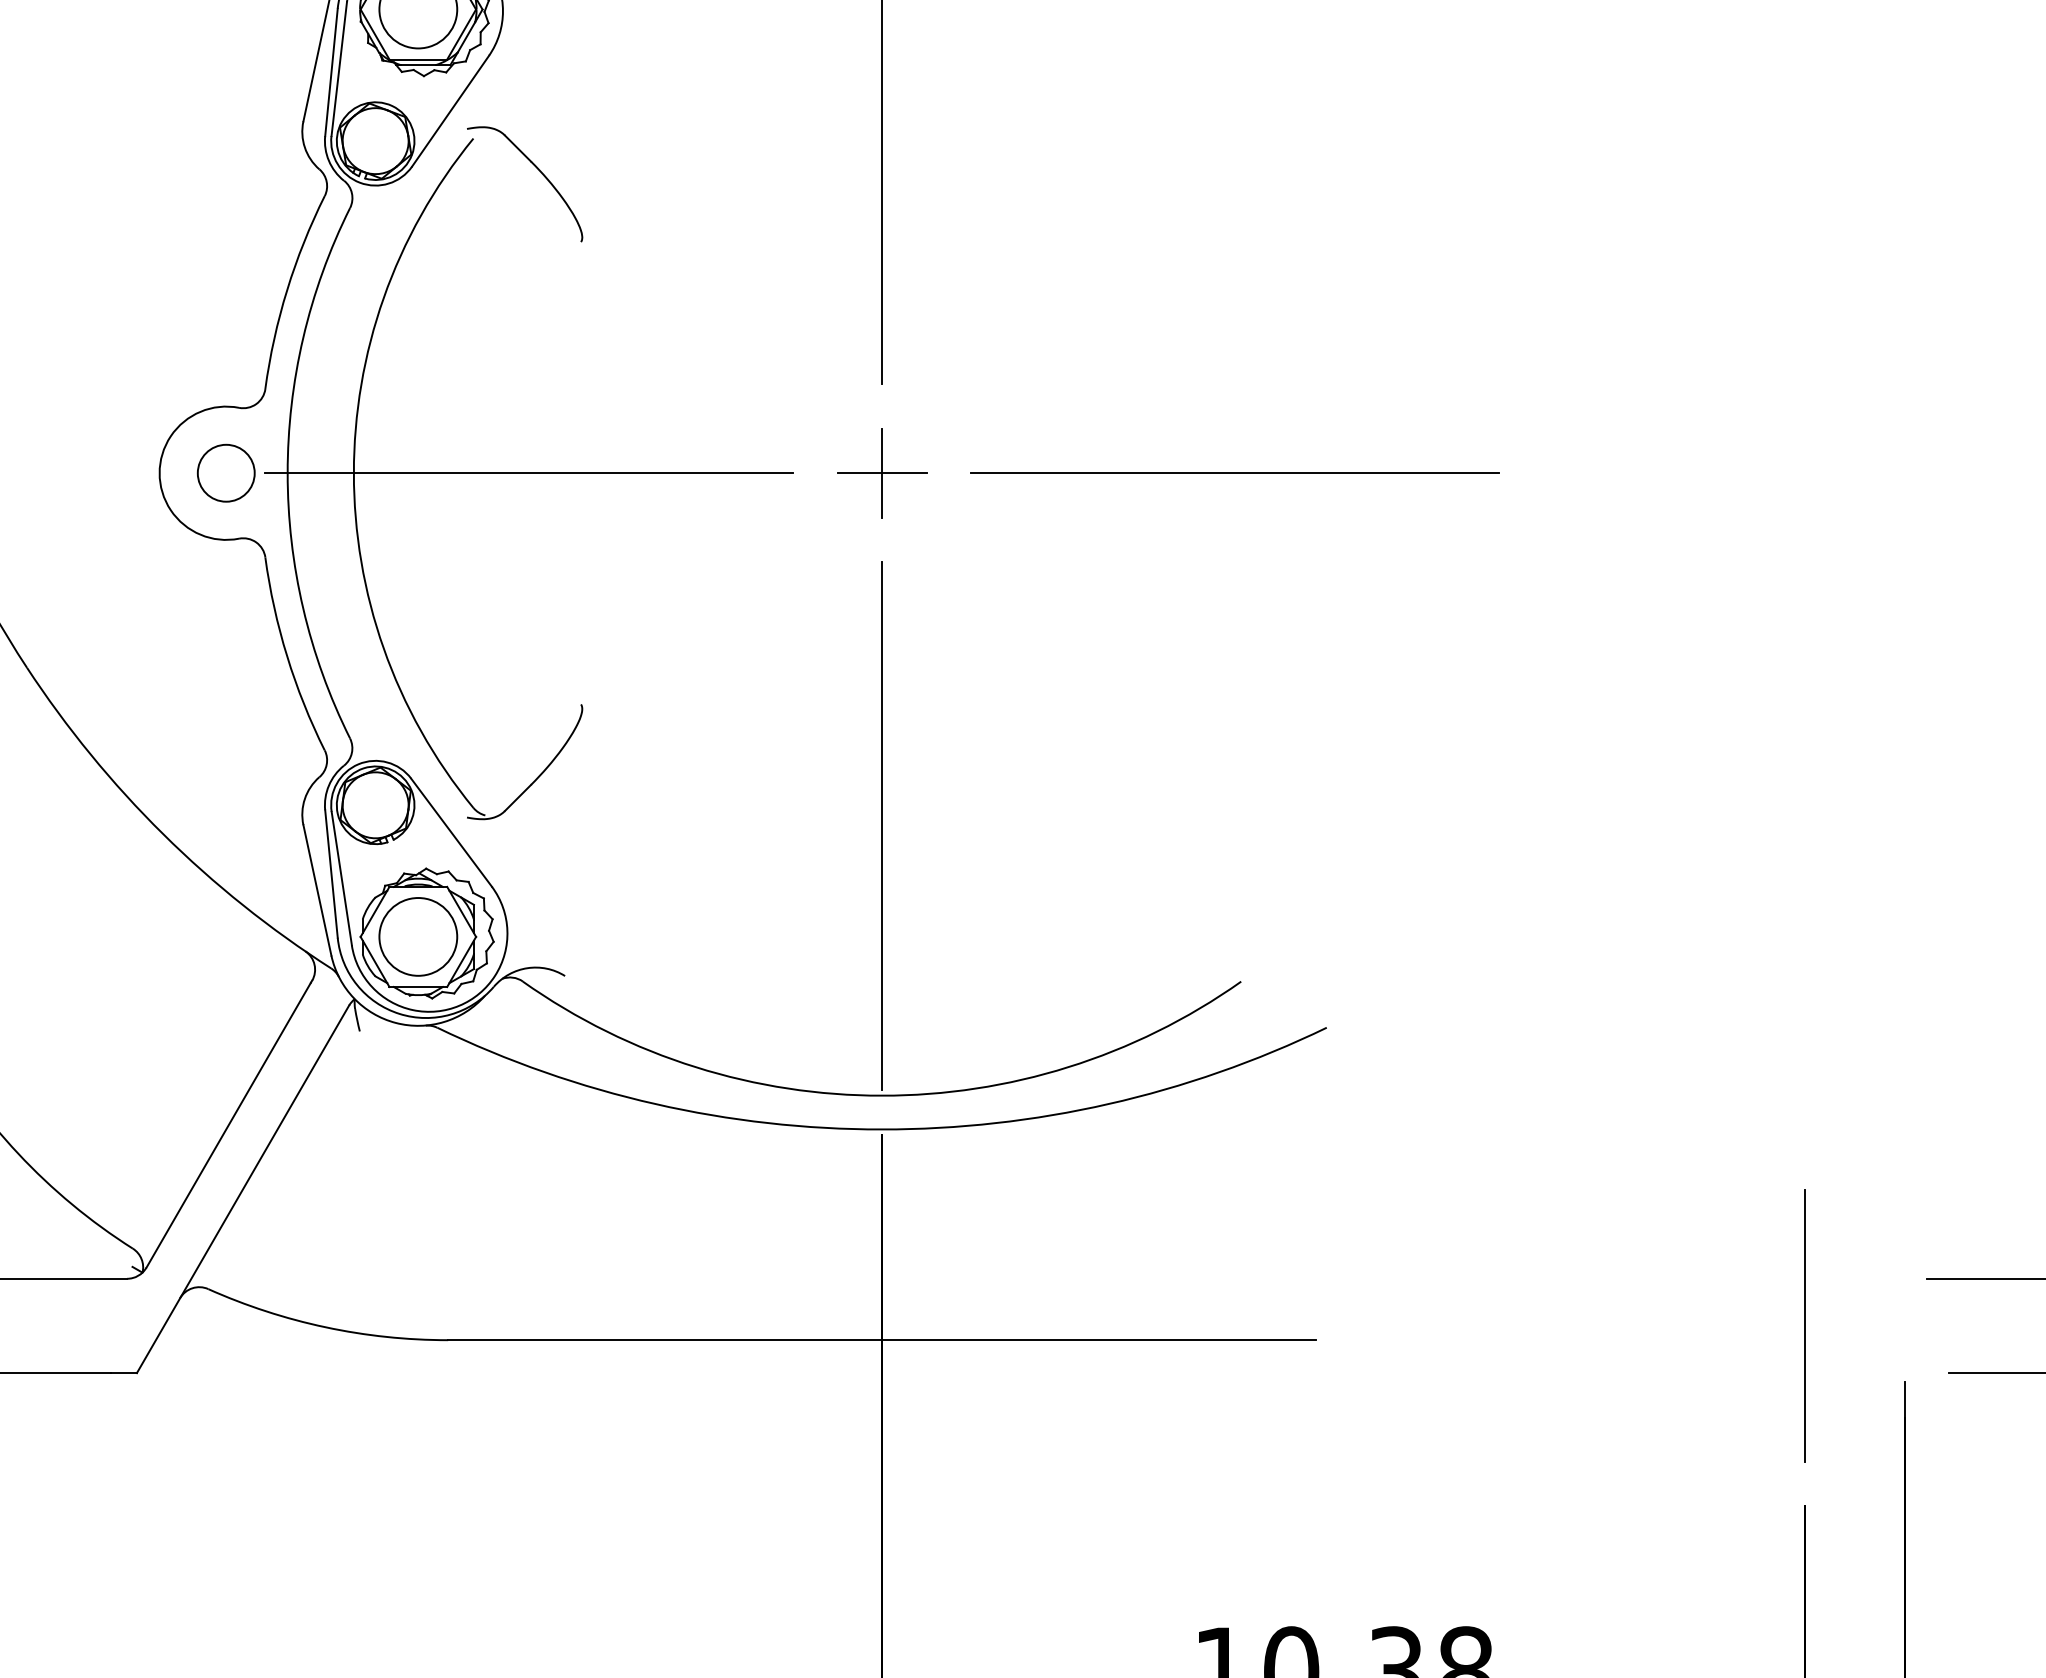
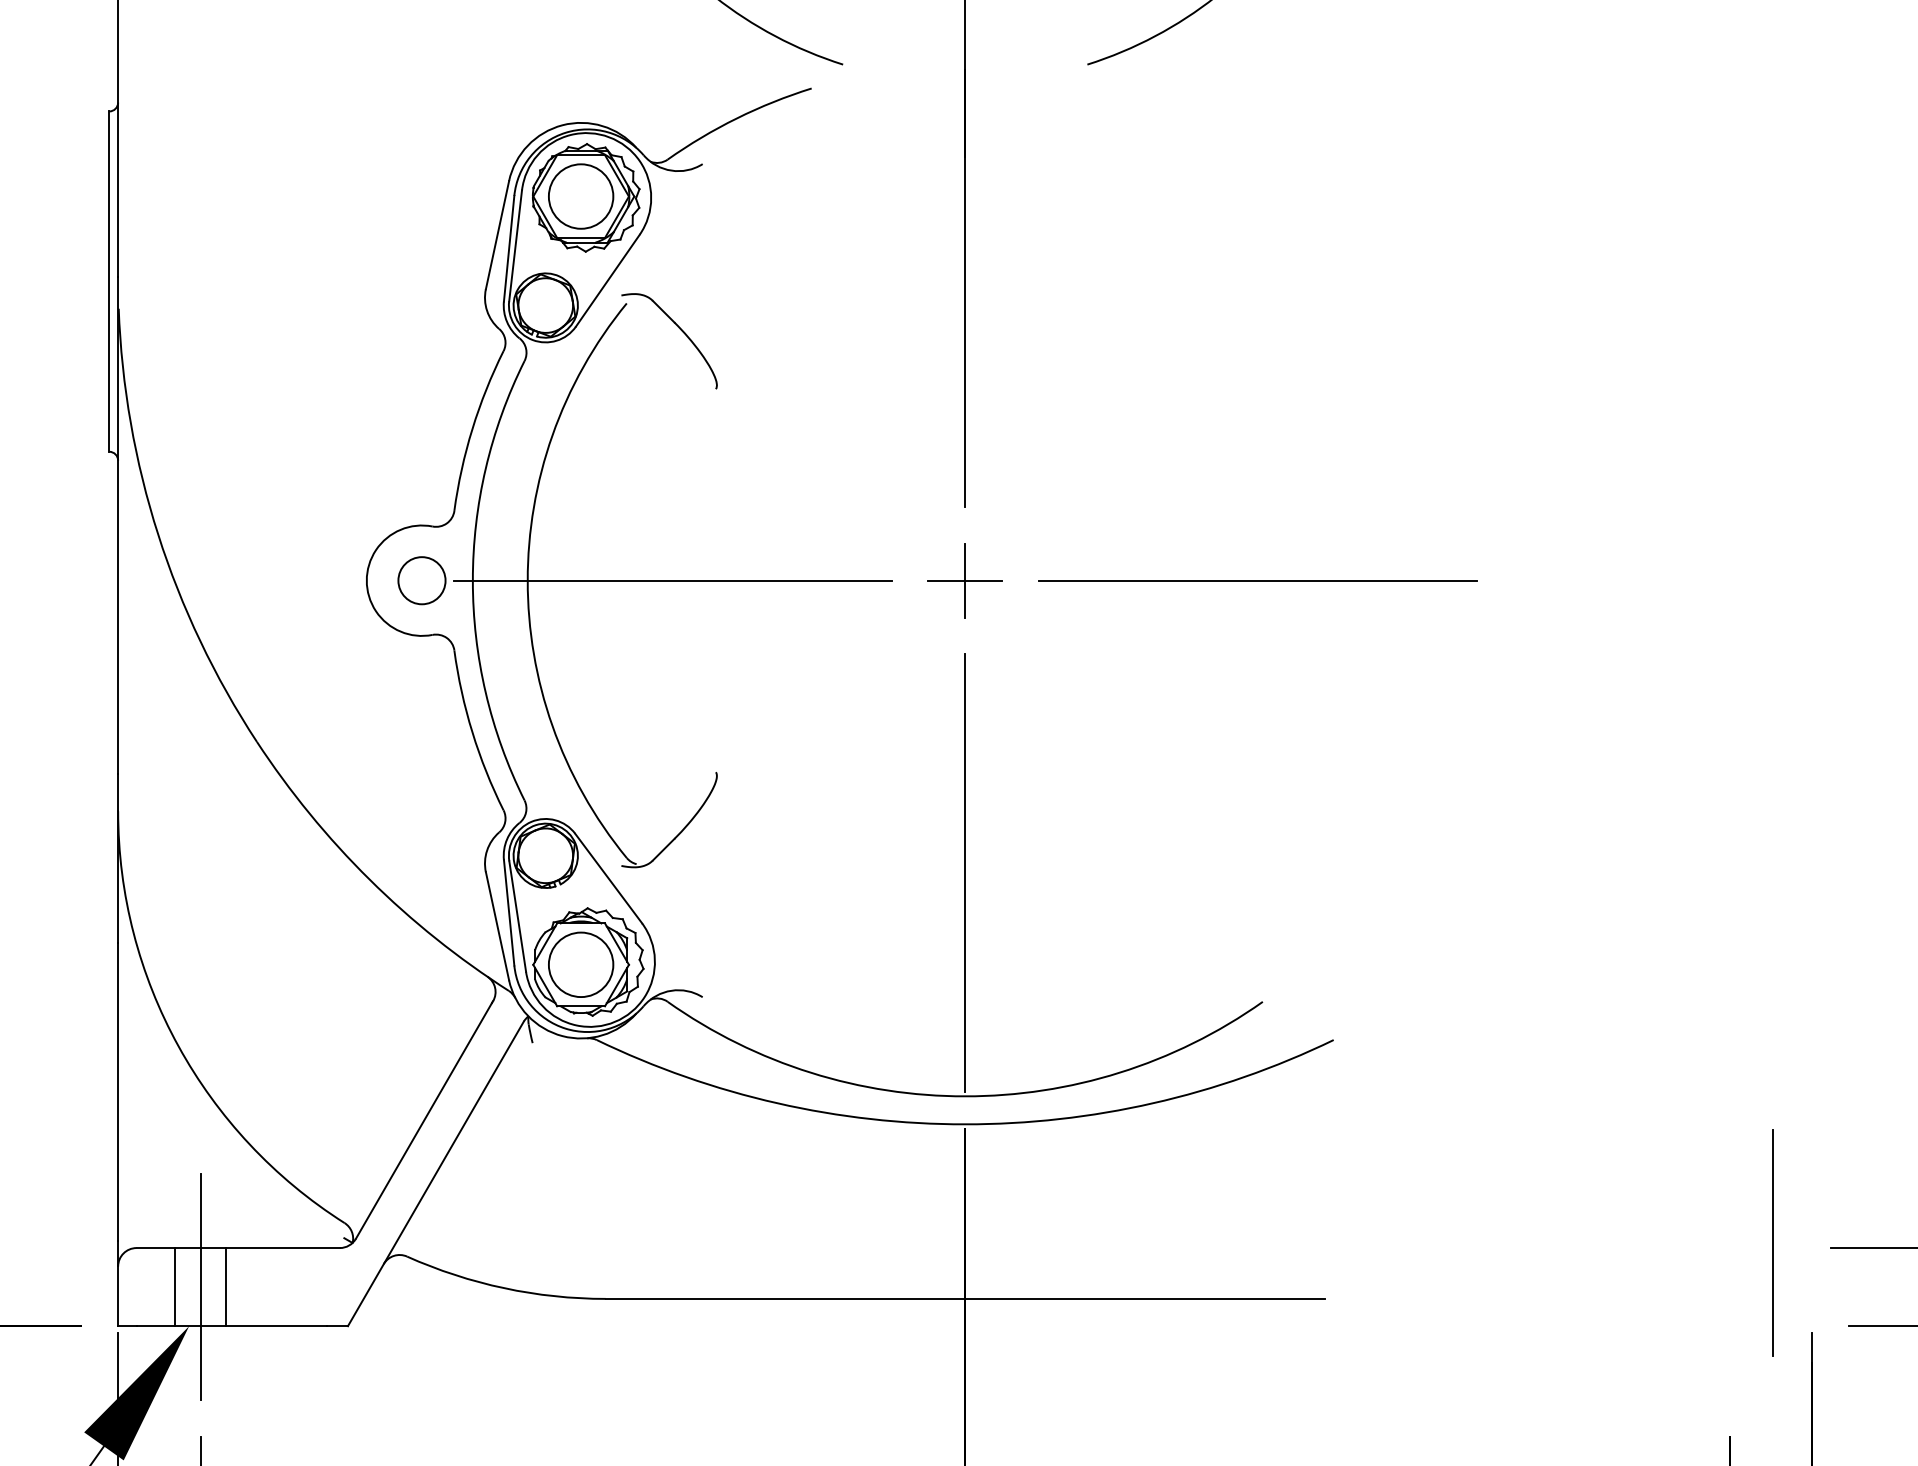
line: (1804, 1325) -> (1772, 1242), moved

